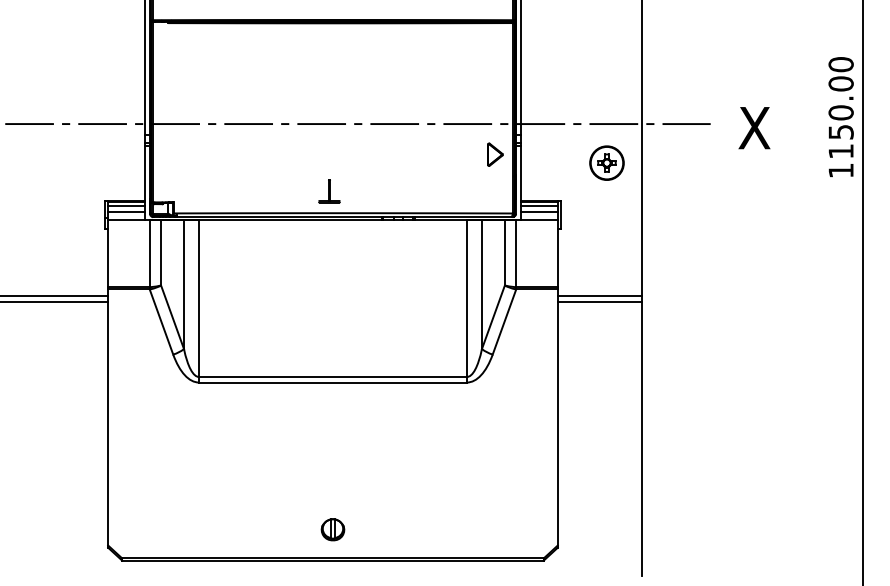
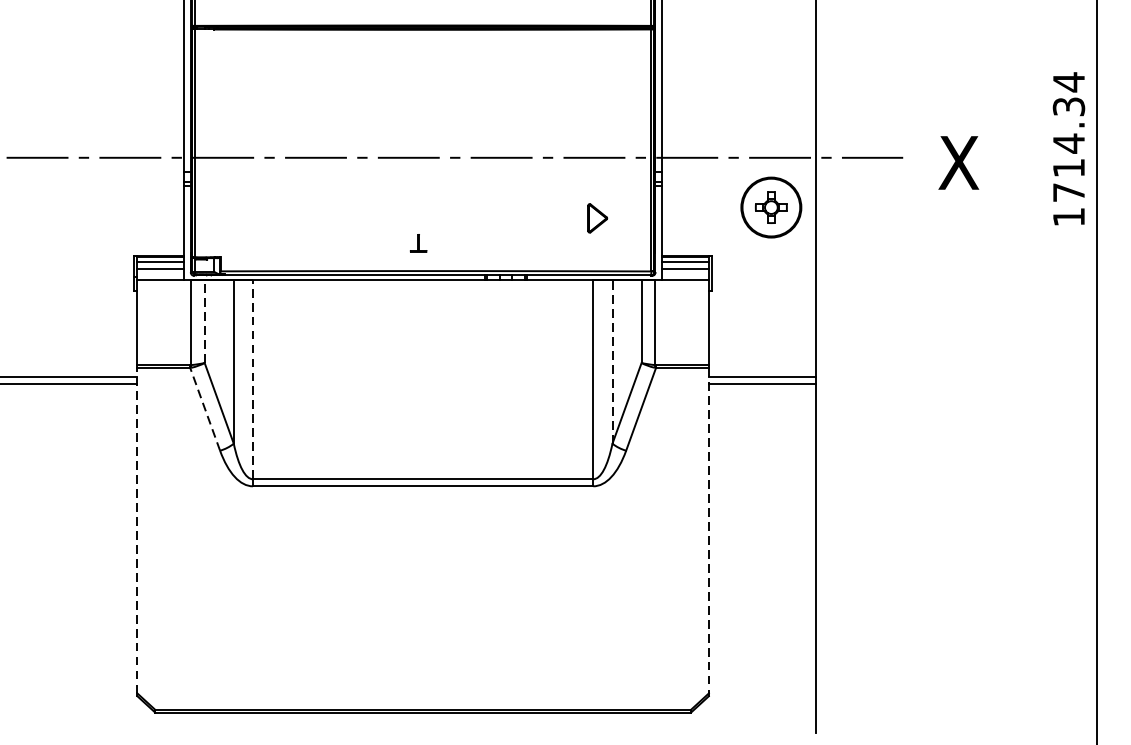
text: (840, 107) -> (1068, 136), 1150.00 -> 1714.34
part: (495, 154) -> (597, 218), moved
part: (606, 162) -> (770, 206), size x1.4
part: (329, 191) -> (418, 243), size x0.6
line: (161, 252) -> (205, 321), solid -> dashed
line: (481, 284) -> (611, 361), solid -> dashed
line: (199, 298) -> (253, 379), solid -> dashed
line: (161, 322) -> (205, 409), solid -> dashed
line: (108, 417) -> (137, 530), solid -> dashed
line: (557, 417) -> (708, 530), solid -> dashed
part: (332, 529) -> (422, 673), removed

